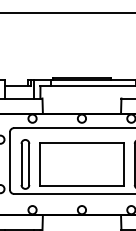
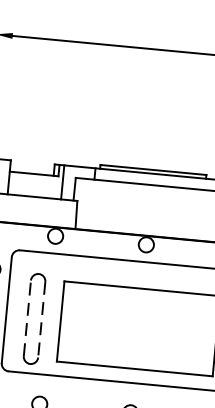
line: (21, 164) -> (27, 318), solid -> dashed
line: (29, 164) -> (42, 319), solid -> dashed

